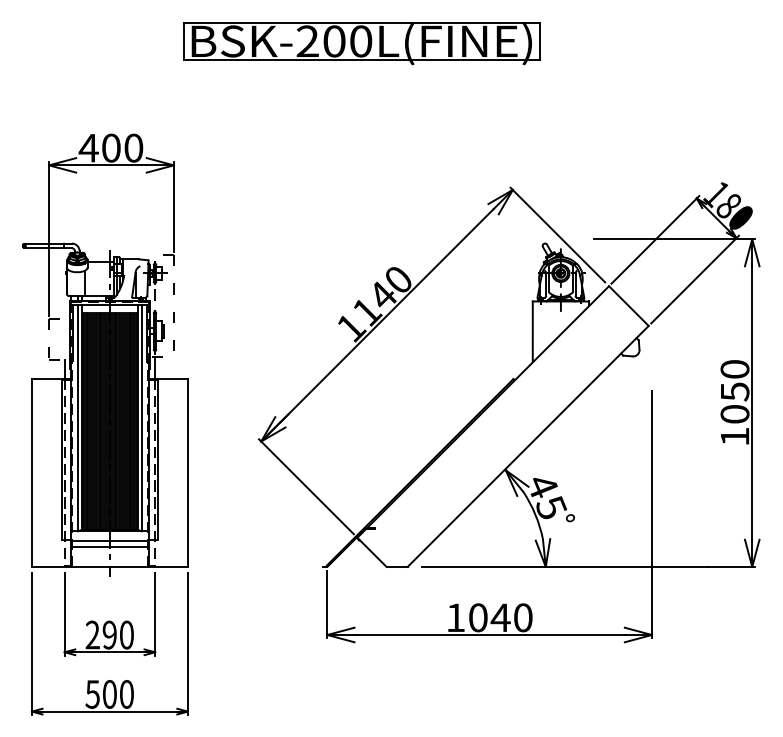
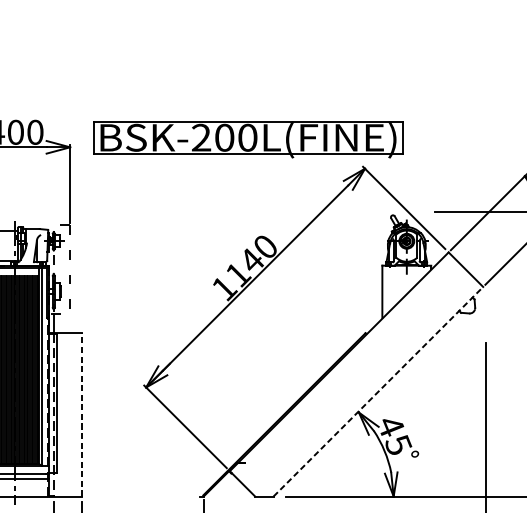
part: (361, 43) -> (248, 139), moved
line: (528, 446) -> (378, 391), solid -> dashed
line: (187, 473) -> (82, 415), solid -> dashed

